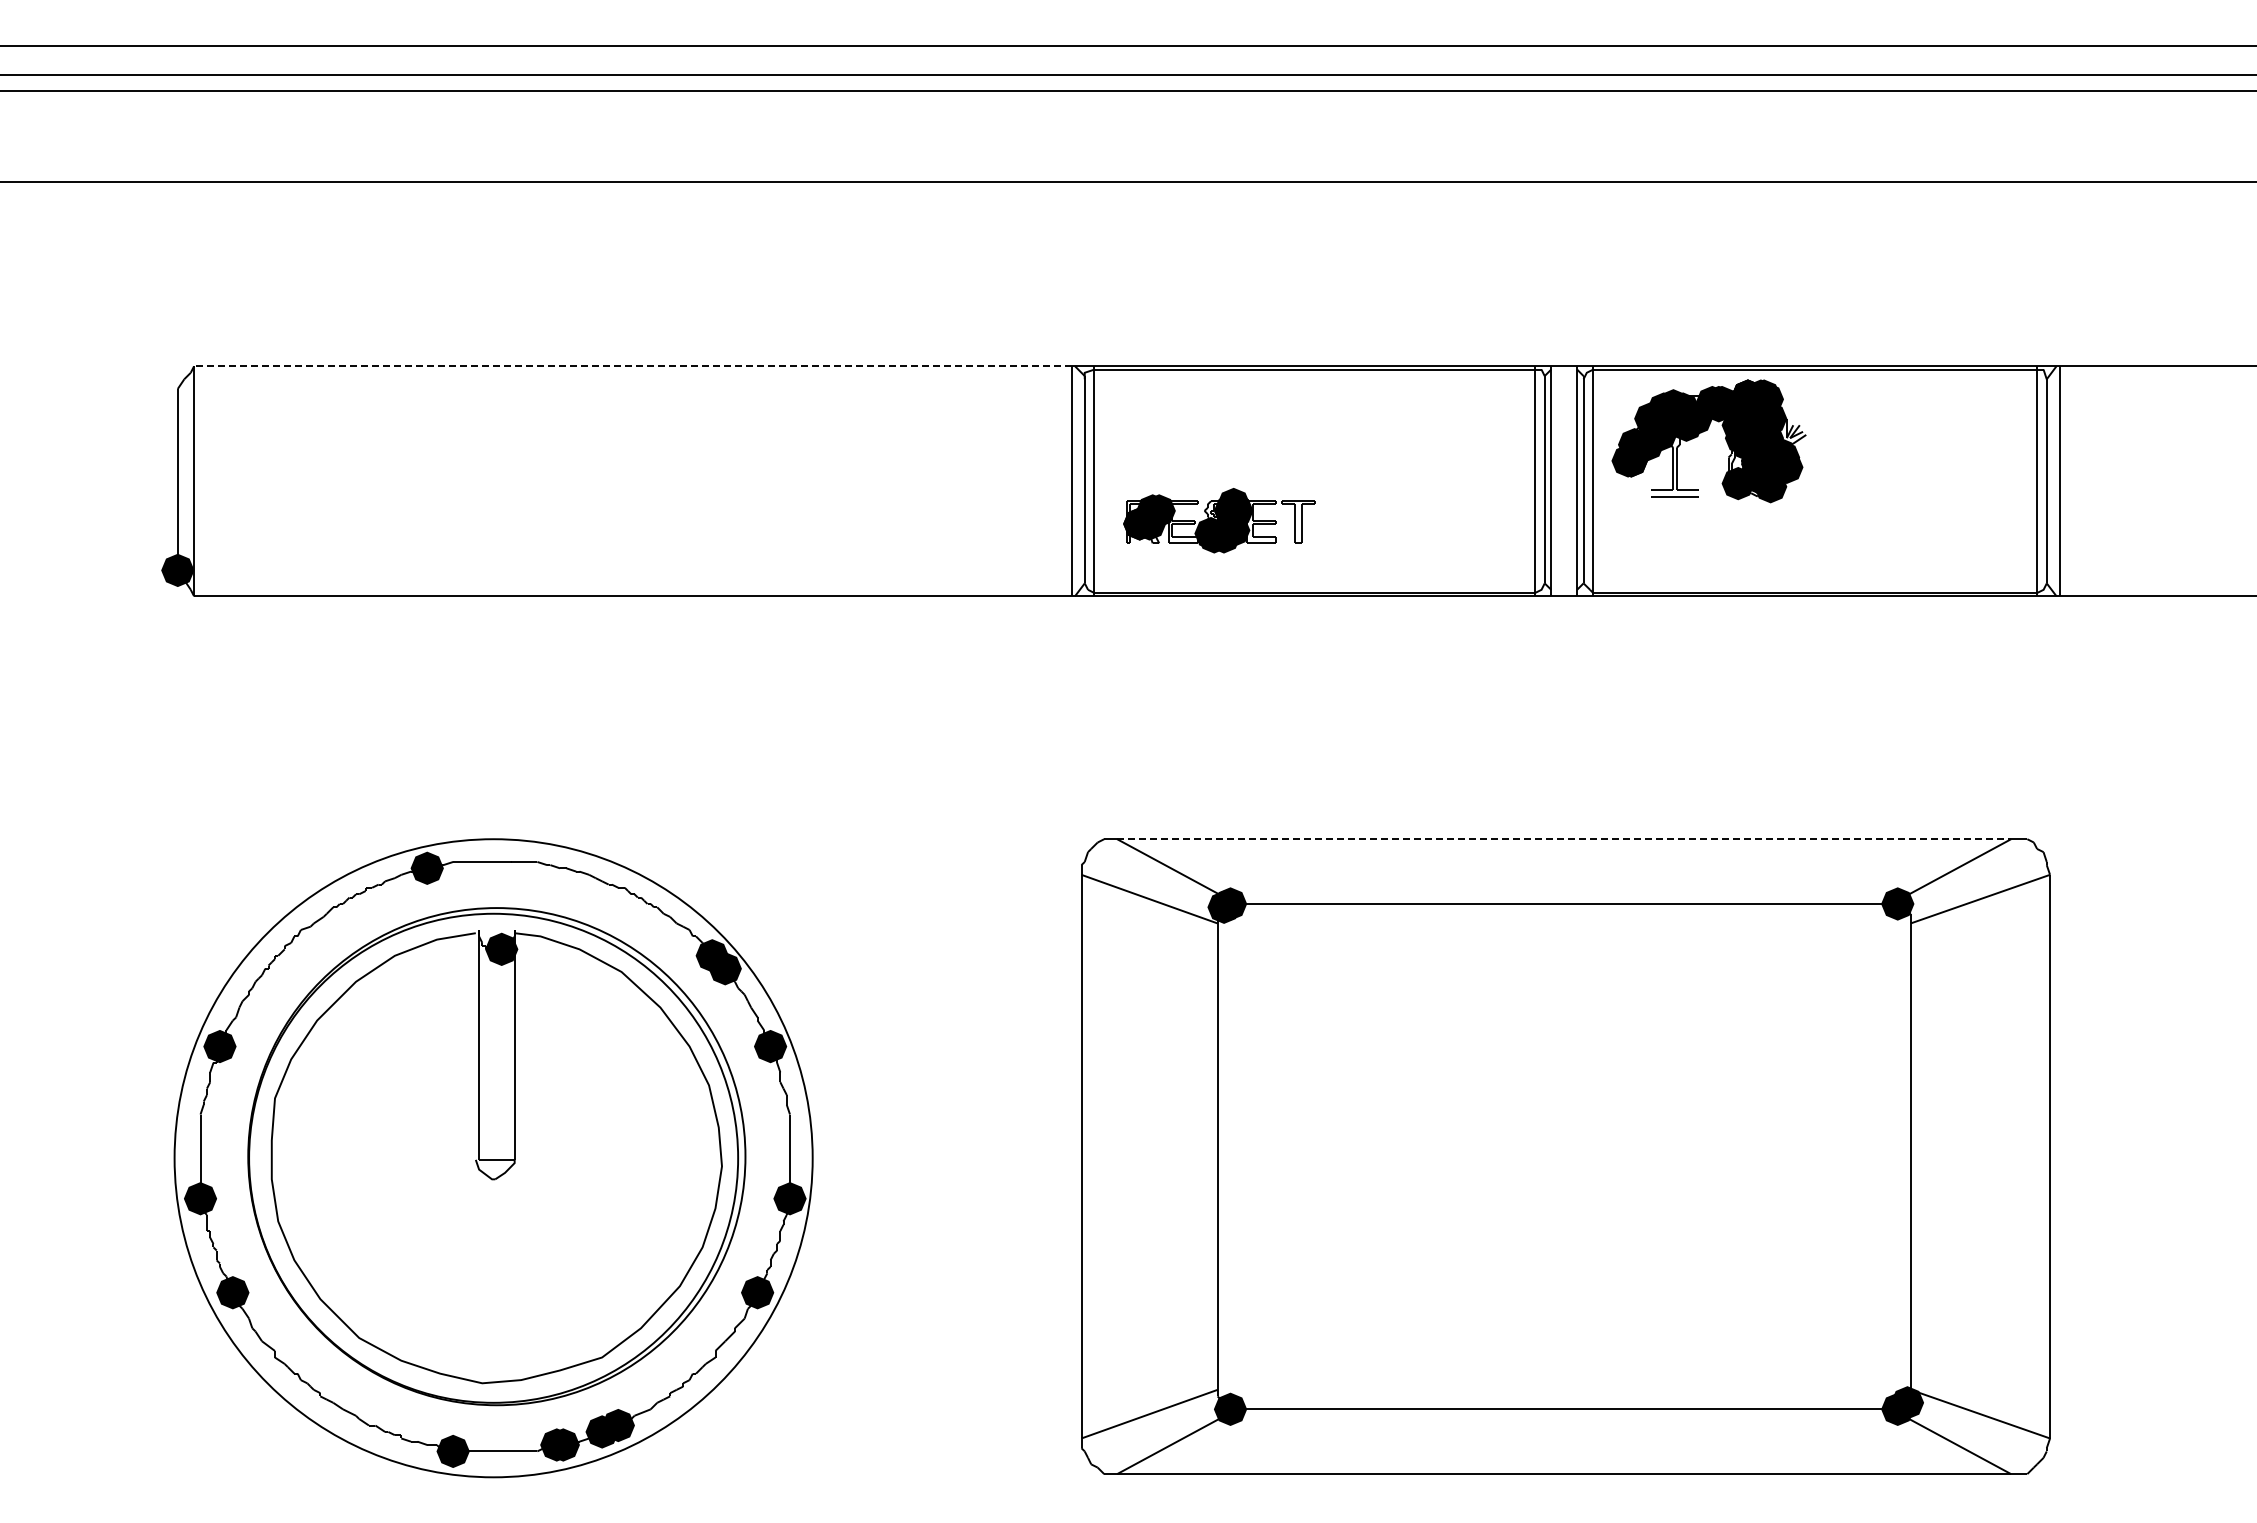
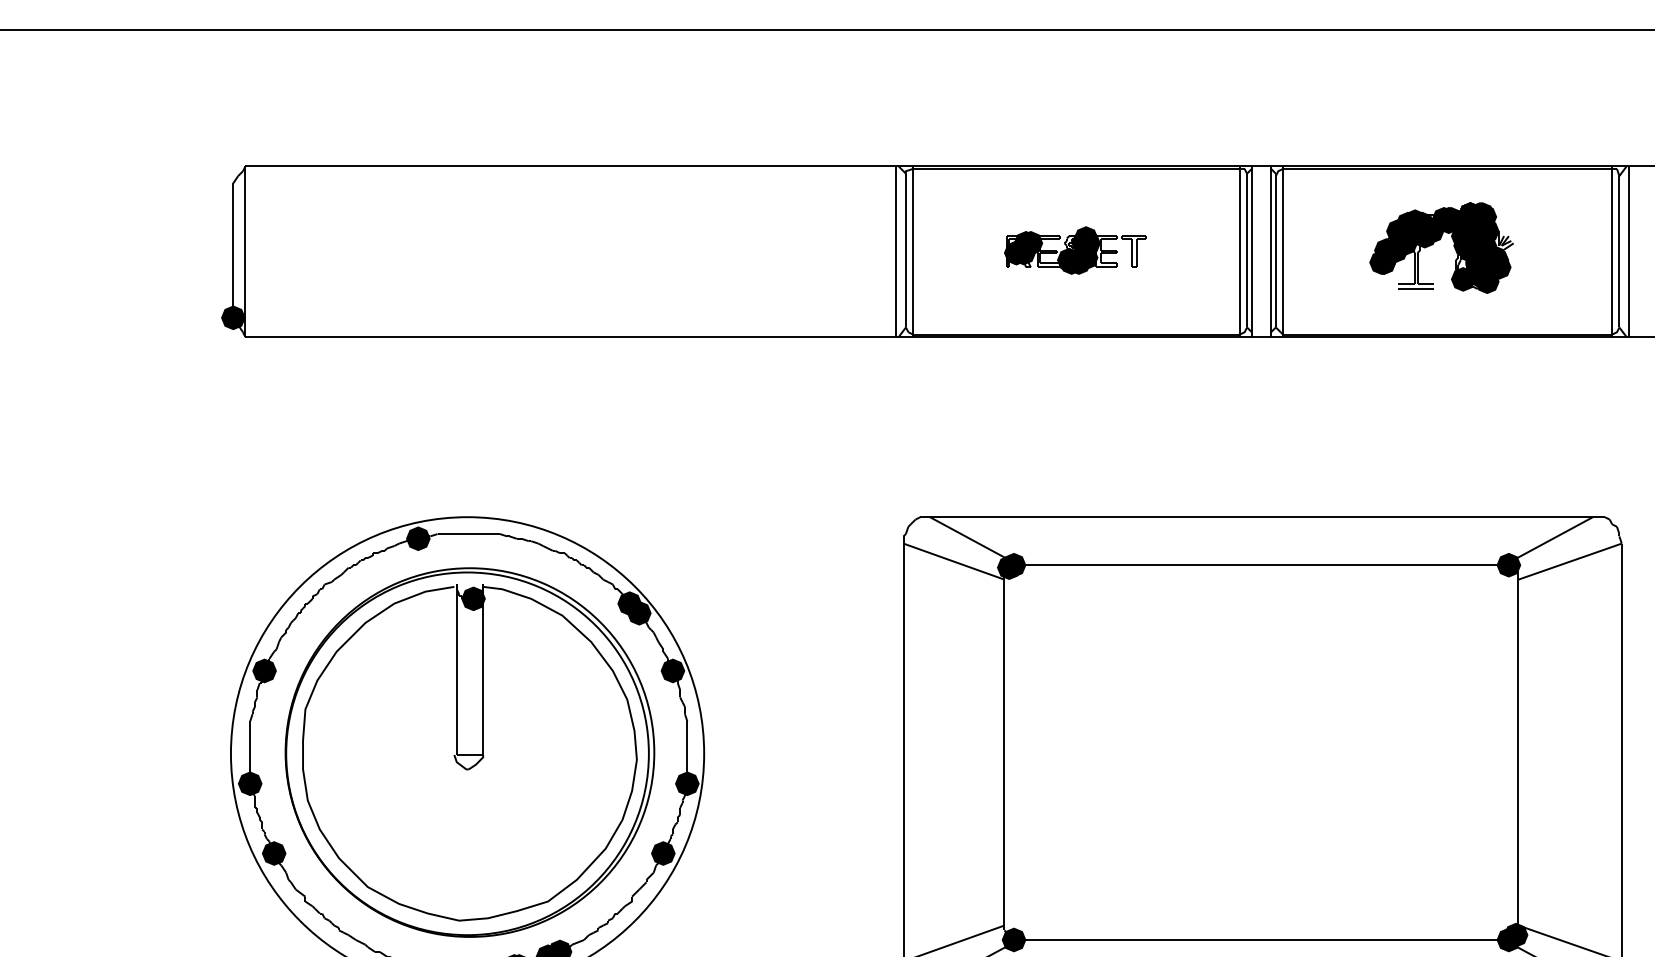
line: (632, 366) -> (570, 166), dashed -> solid
part: (1706, 431) -> (1439, 240), moved
part: (1219, 520) -> (1075, 250), moved
line: (1564, 839) -> (1261, 517), dashed -> solid

